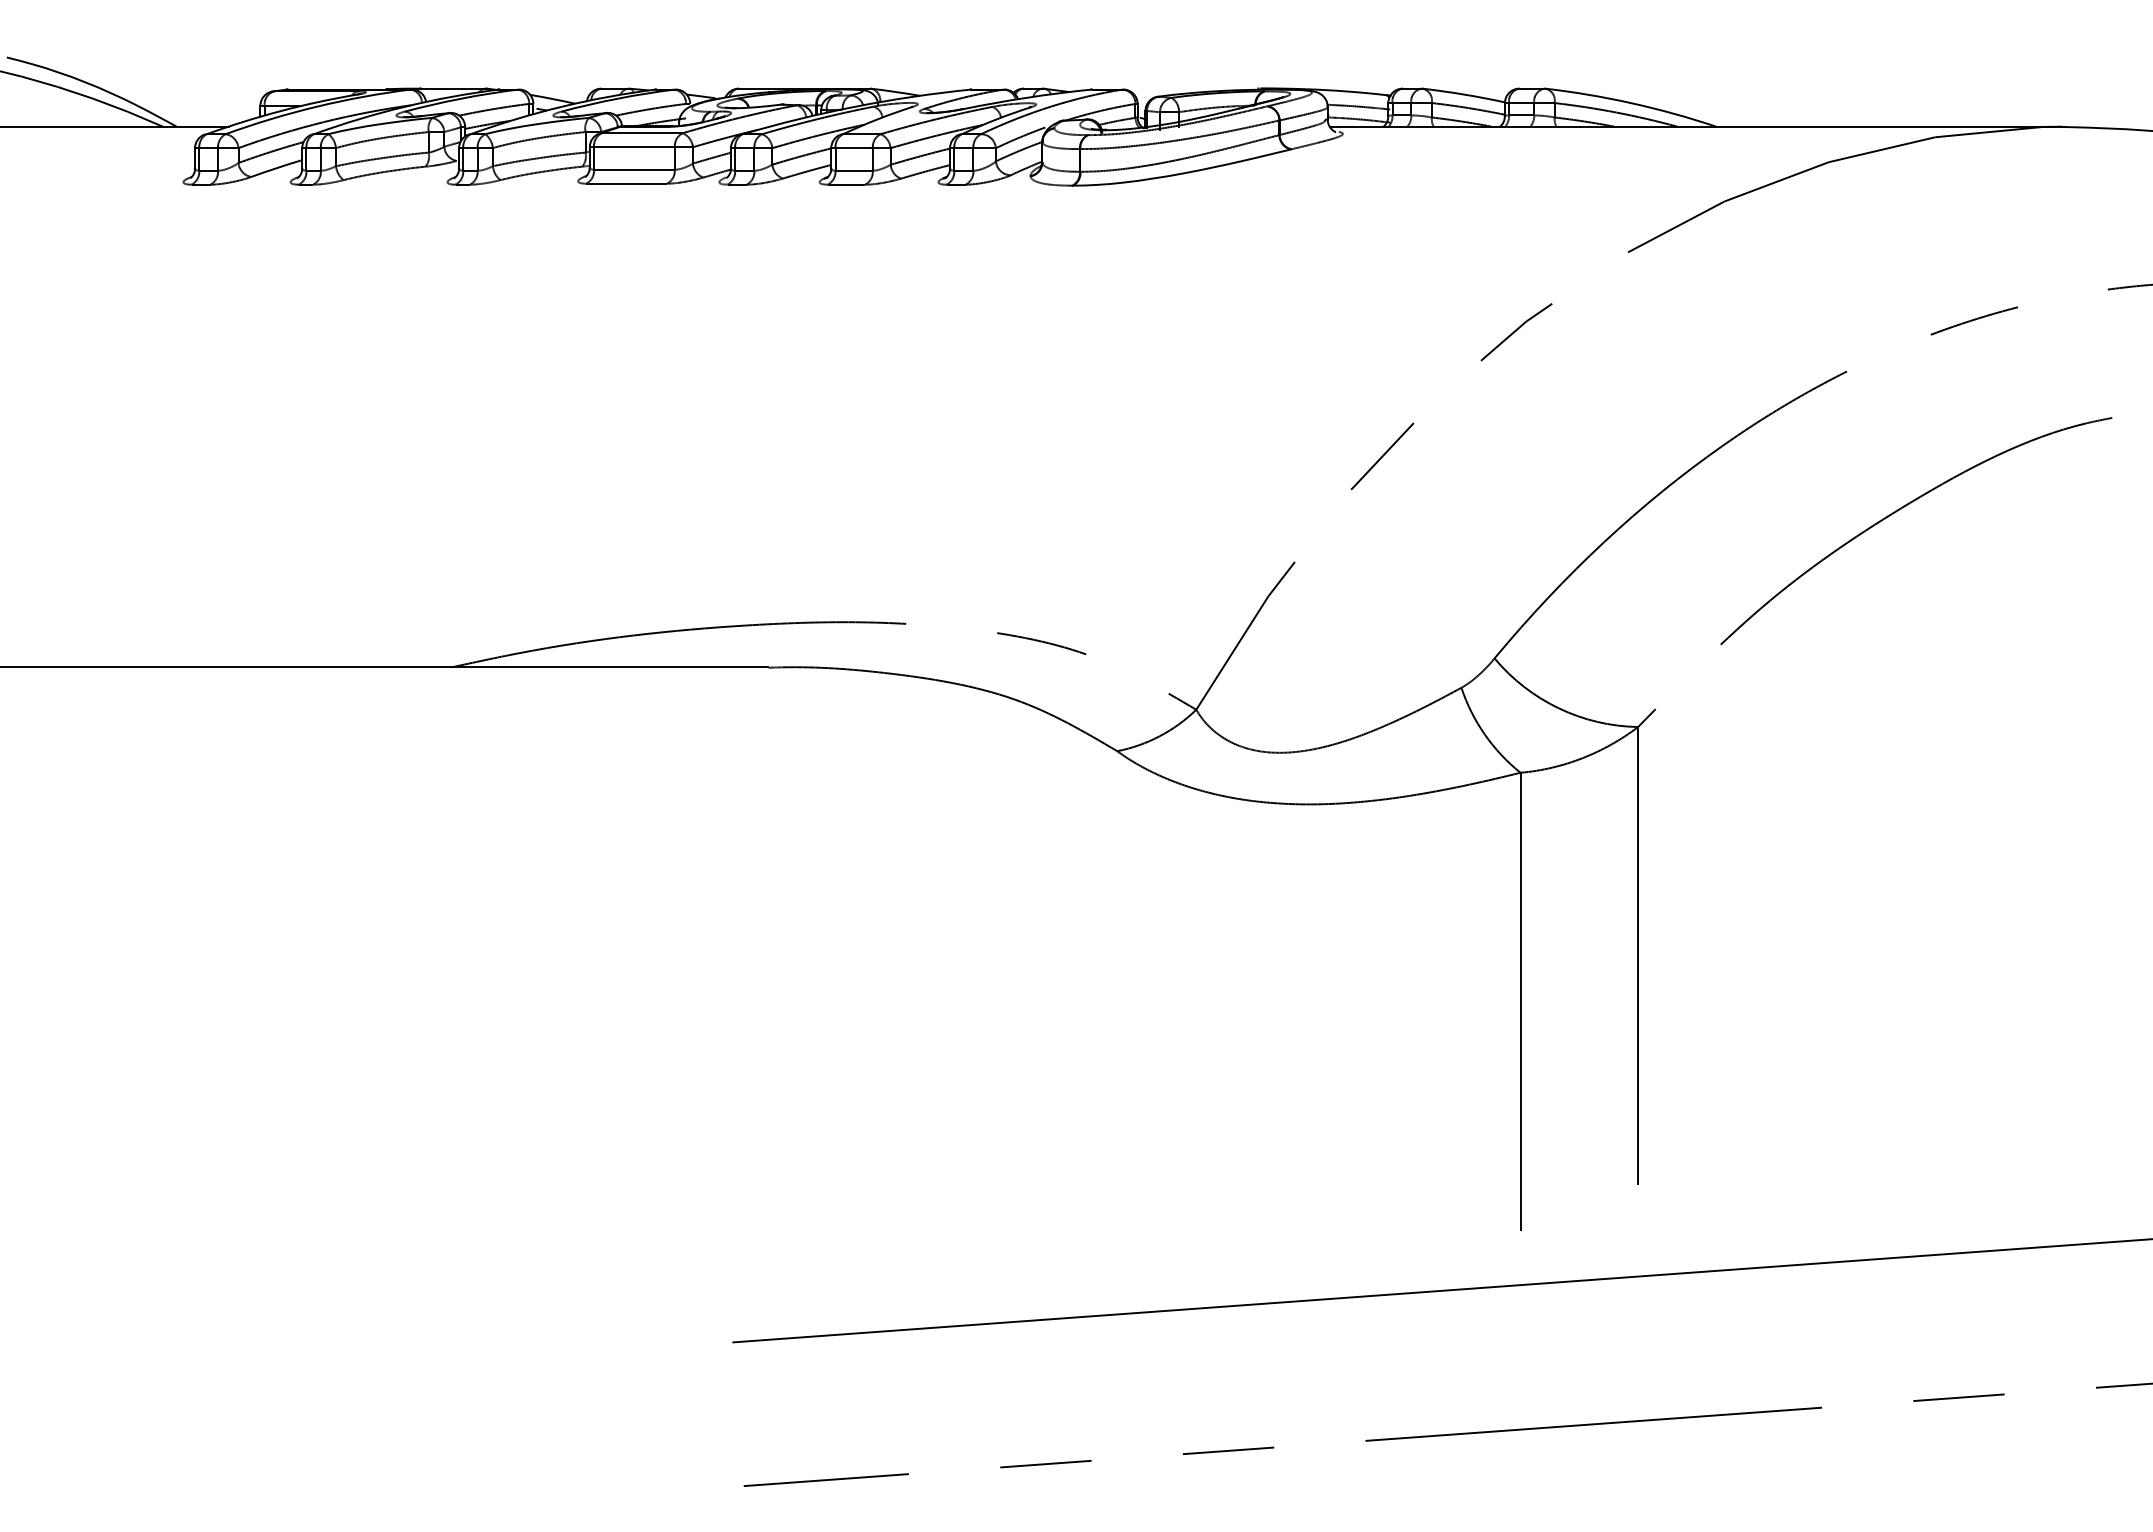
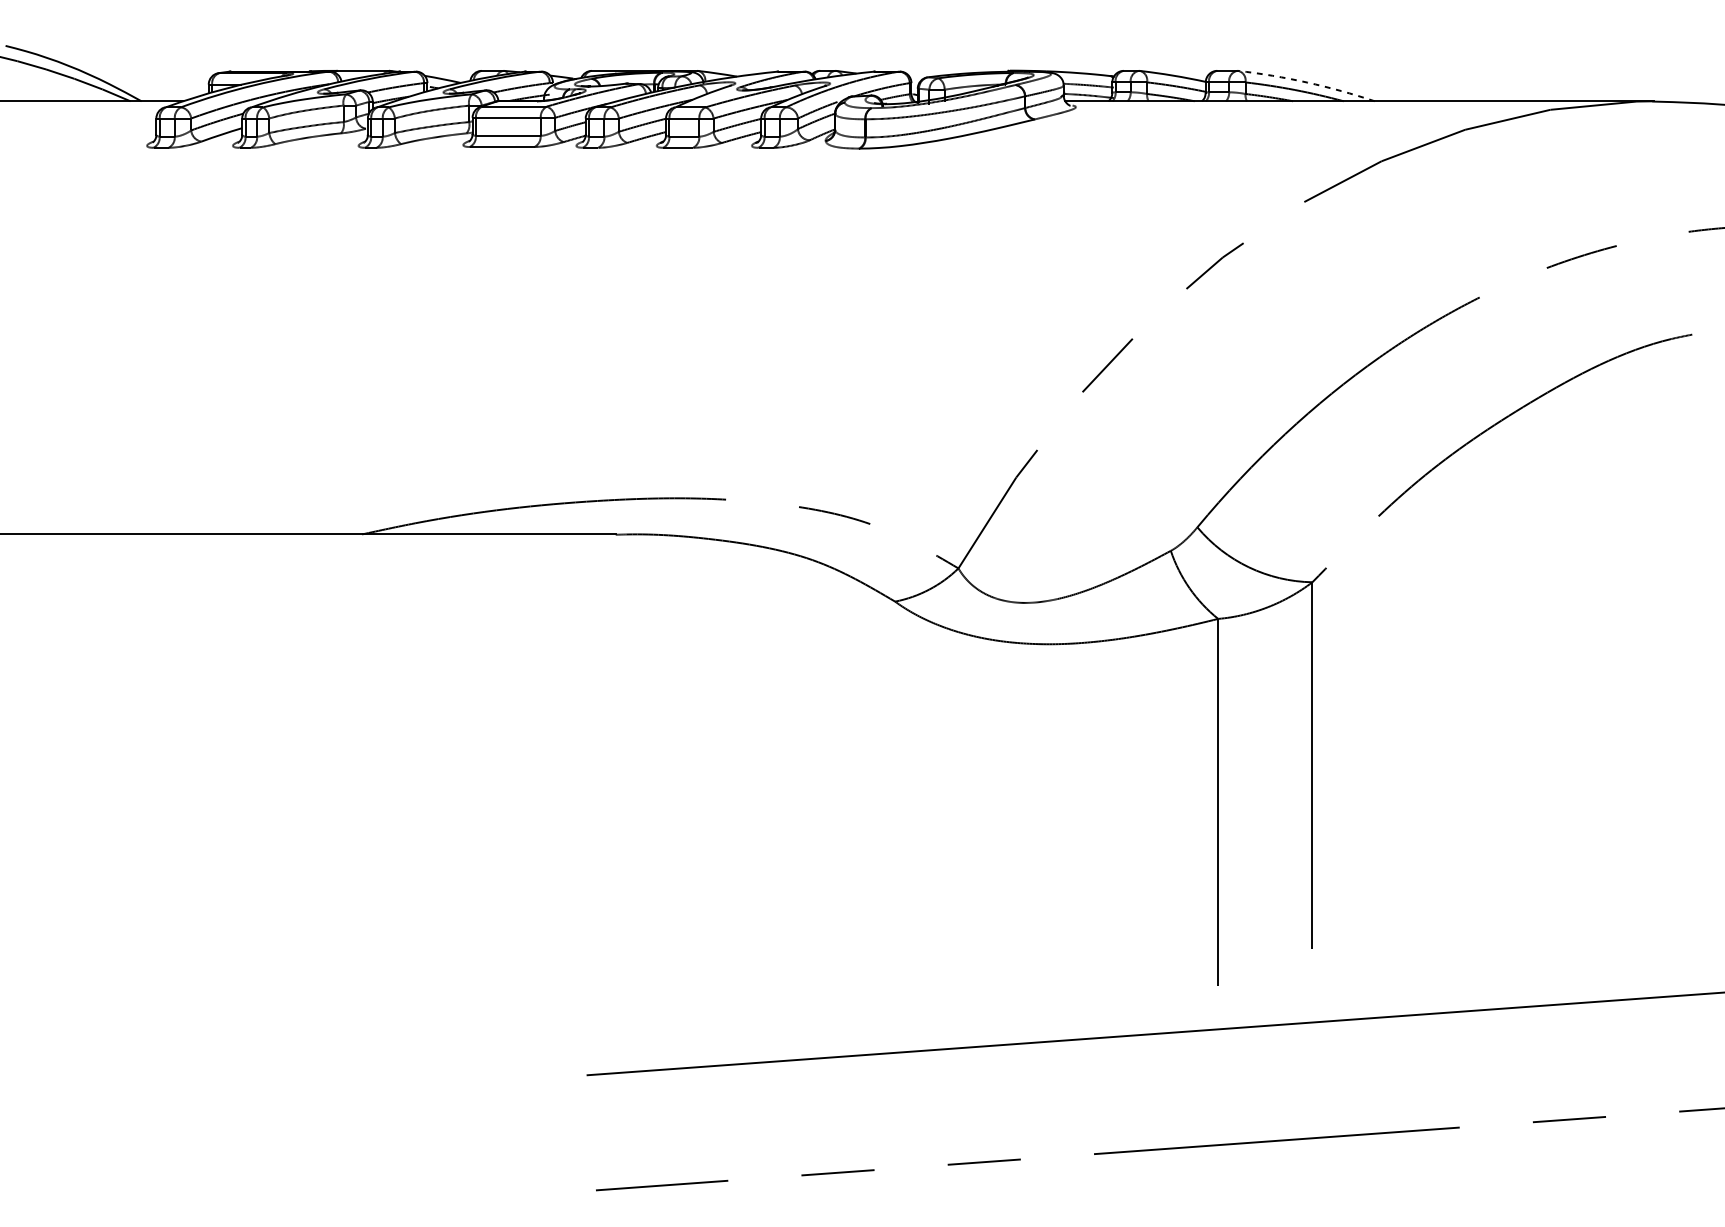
arc: (1631, 103) -> (1307, 82), solid -> dashed

